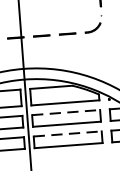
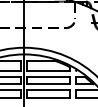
line: (67, 111) -> (49, 76), dashed -> solid
line: (69, 134) -> (49, 90), dashed -> solid

